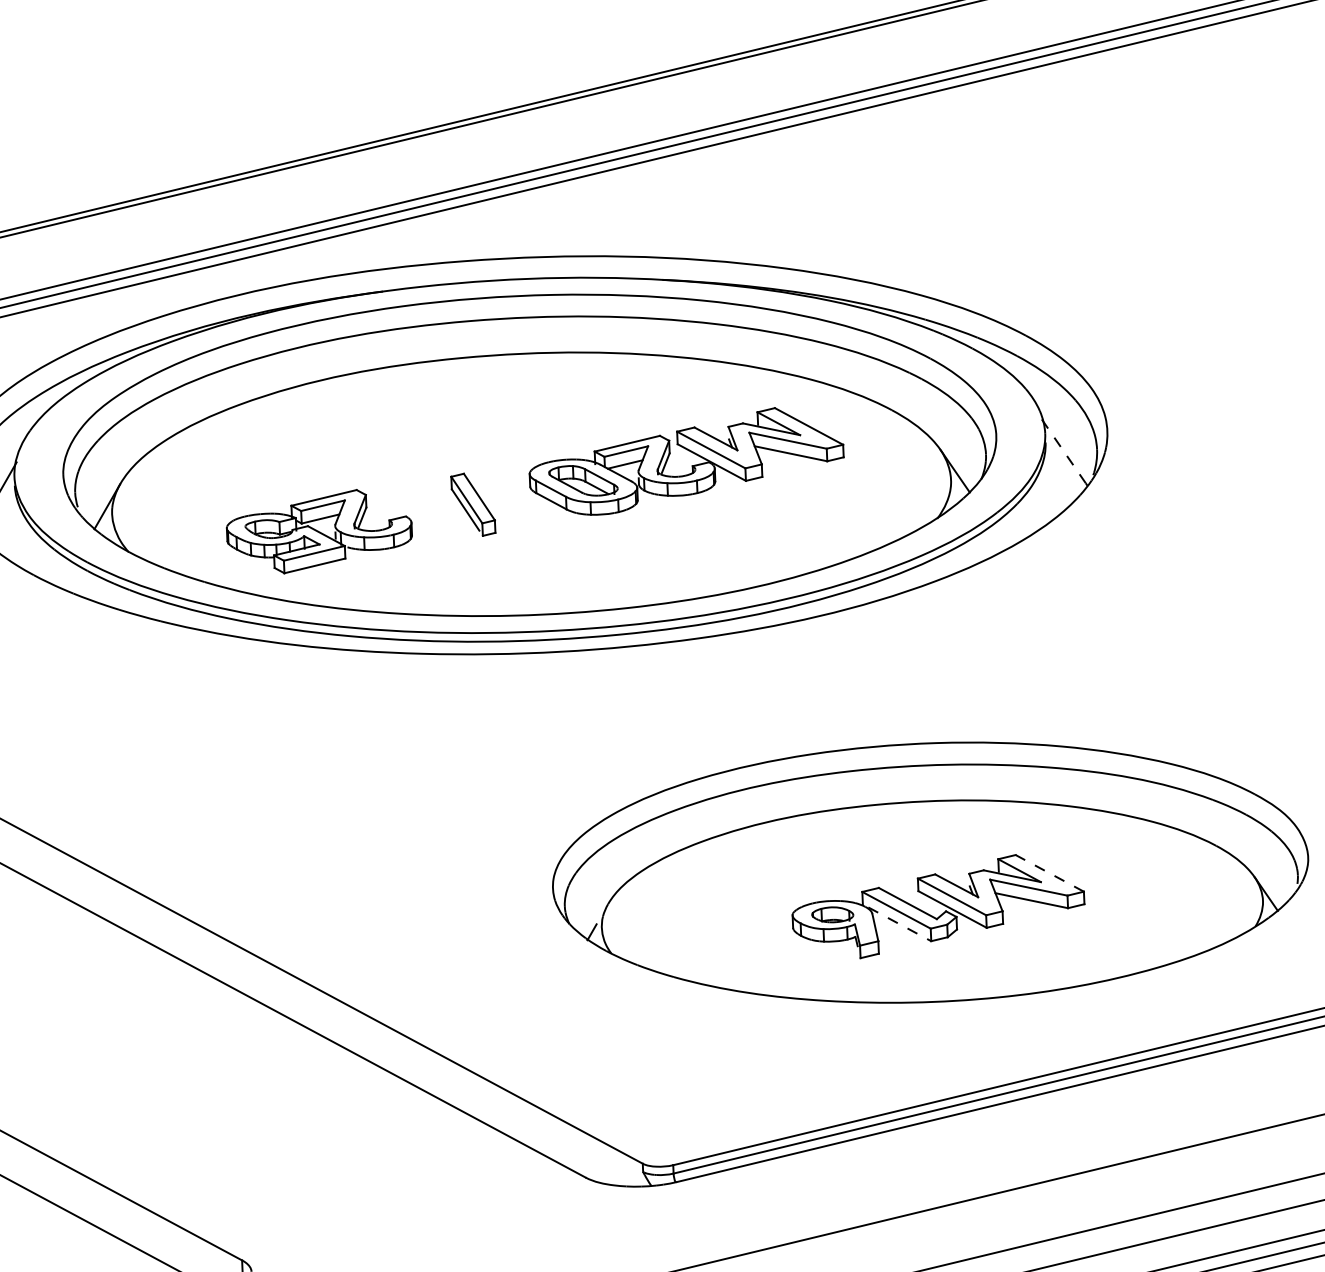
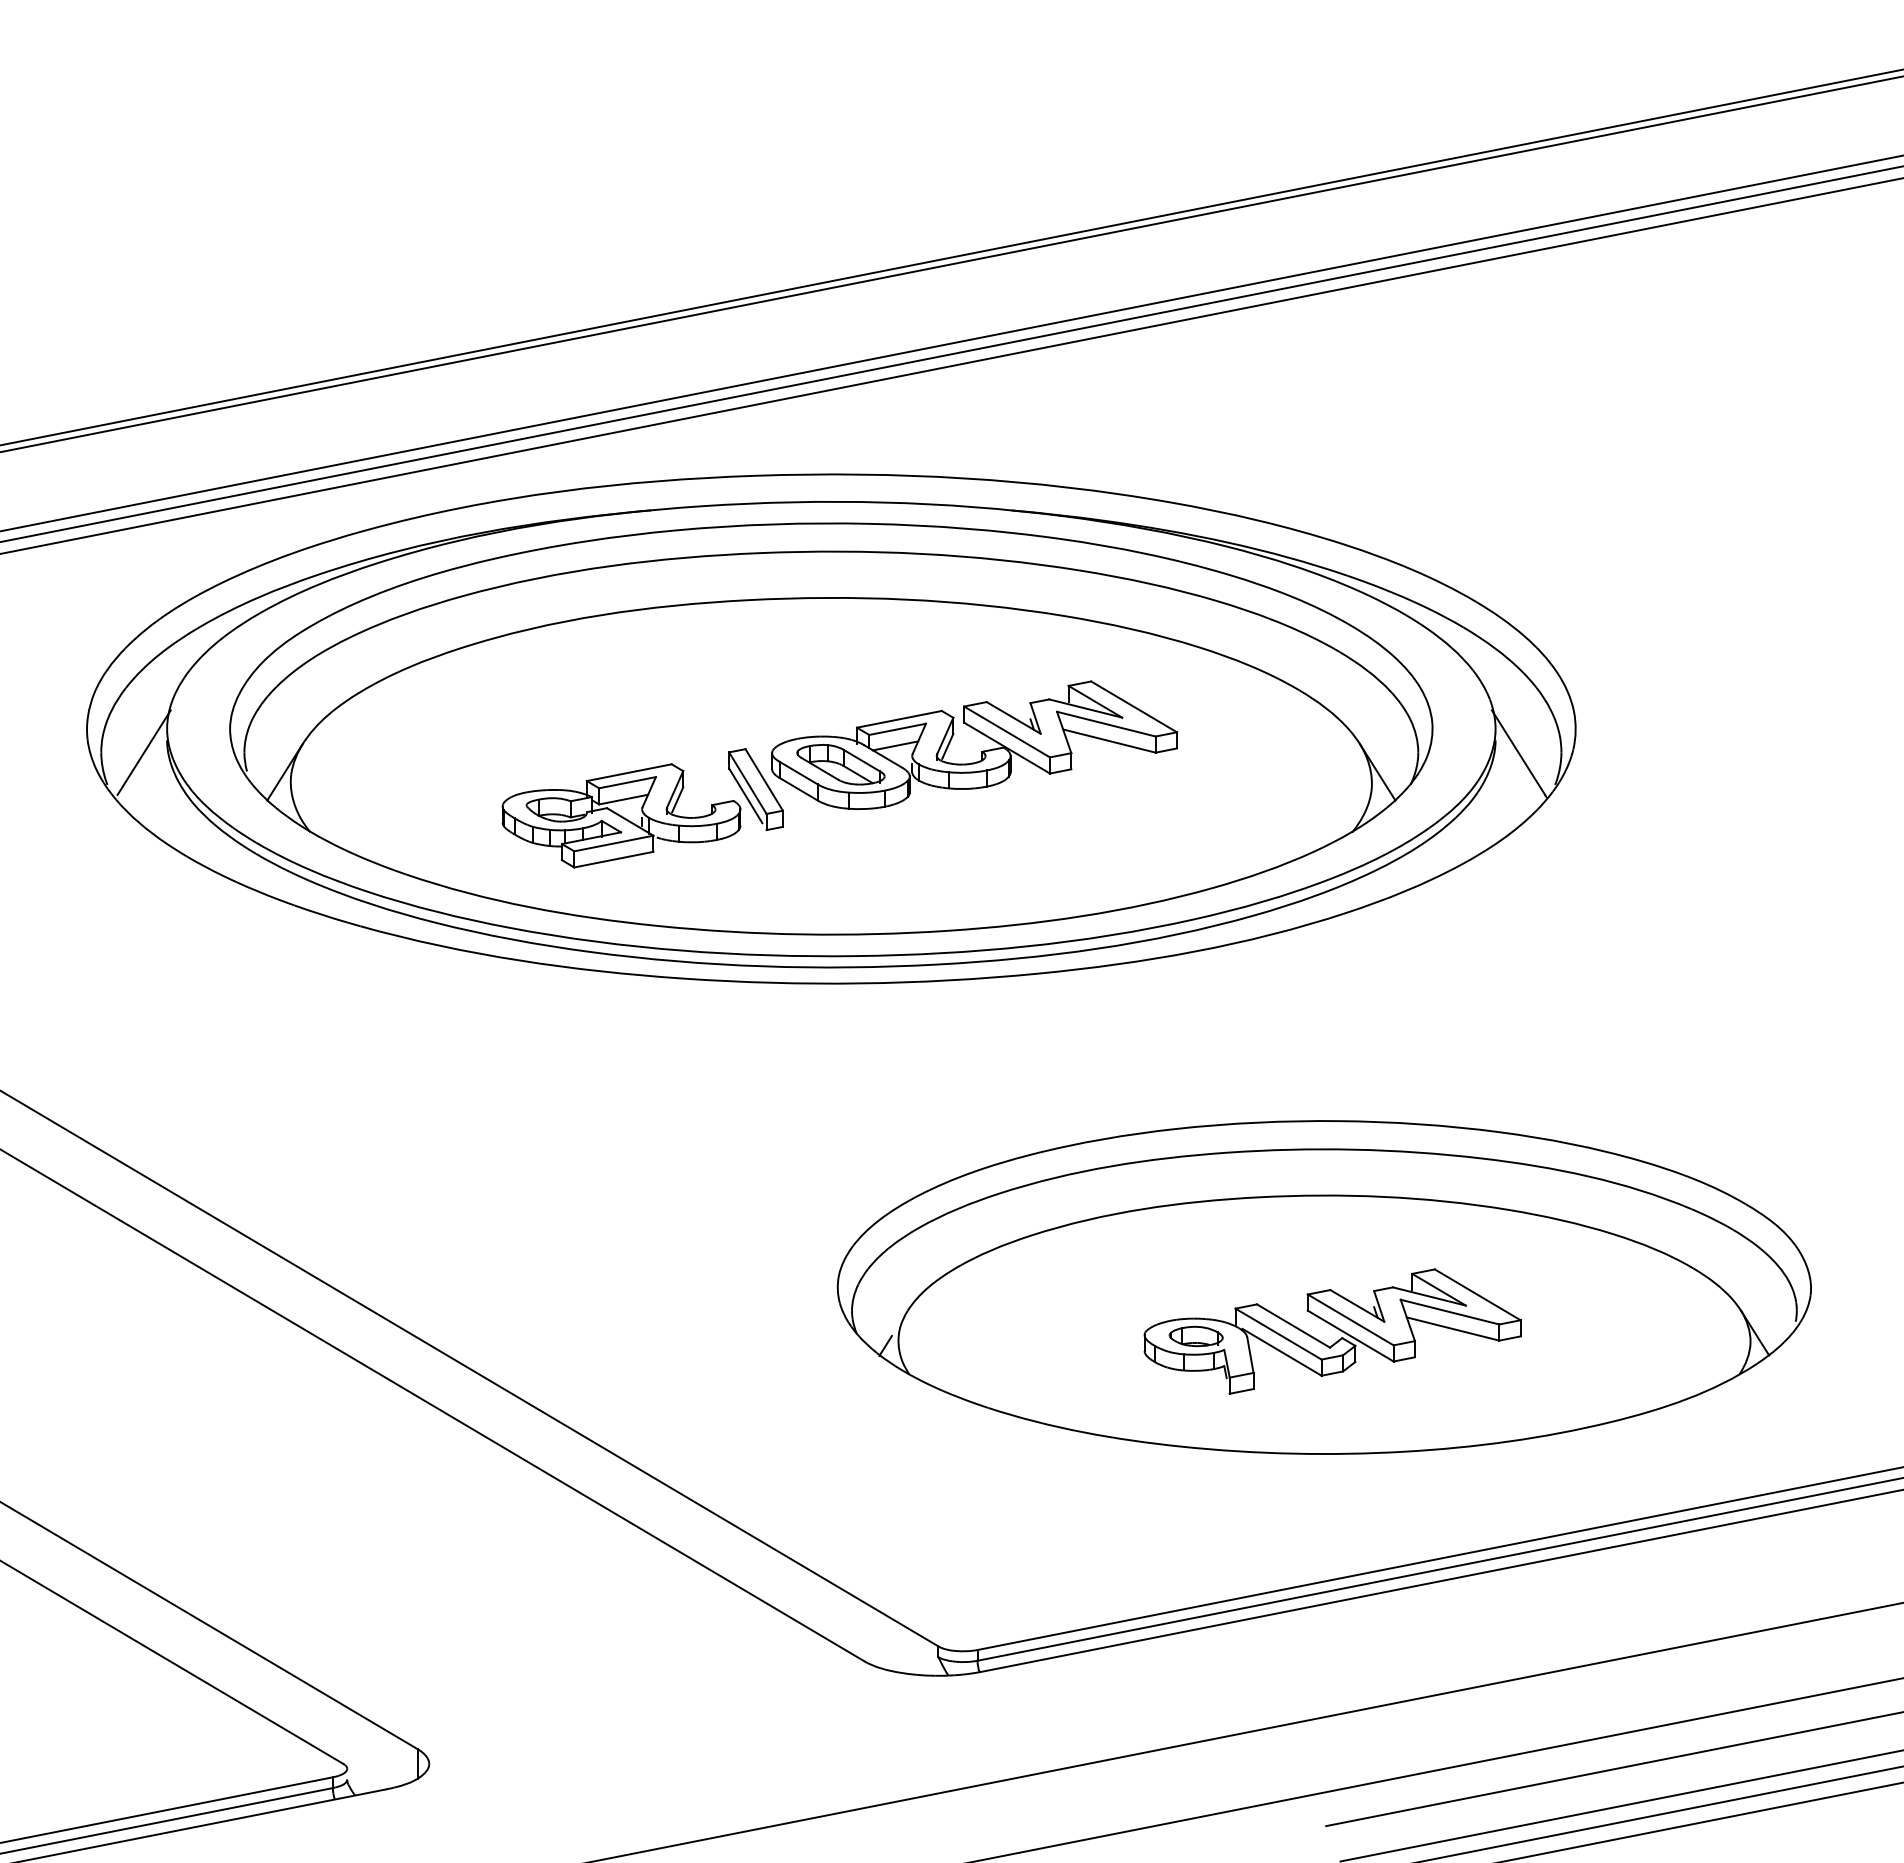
line: (1063, 451) -> (1518, 752), dashed -> solid
part: (692, 466) -> (981, 751), moved
part: (319, 531) -> (621, 815), moved
line: (1049, 873) -> (1477, 1294), dashed -> solid
line: (900, 924) -> (1282, 1352), dashed -> solid

